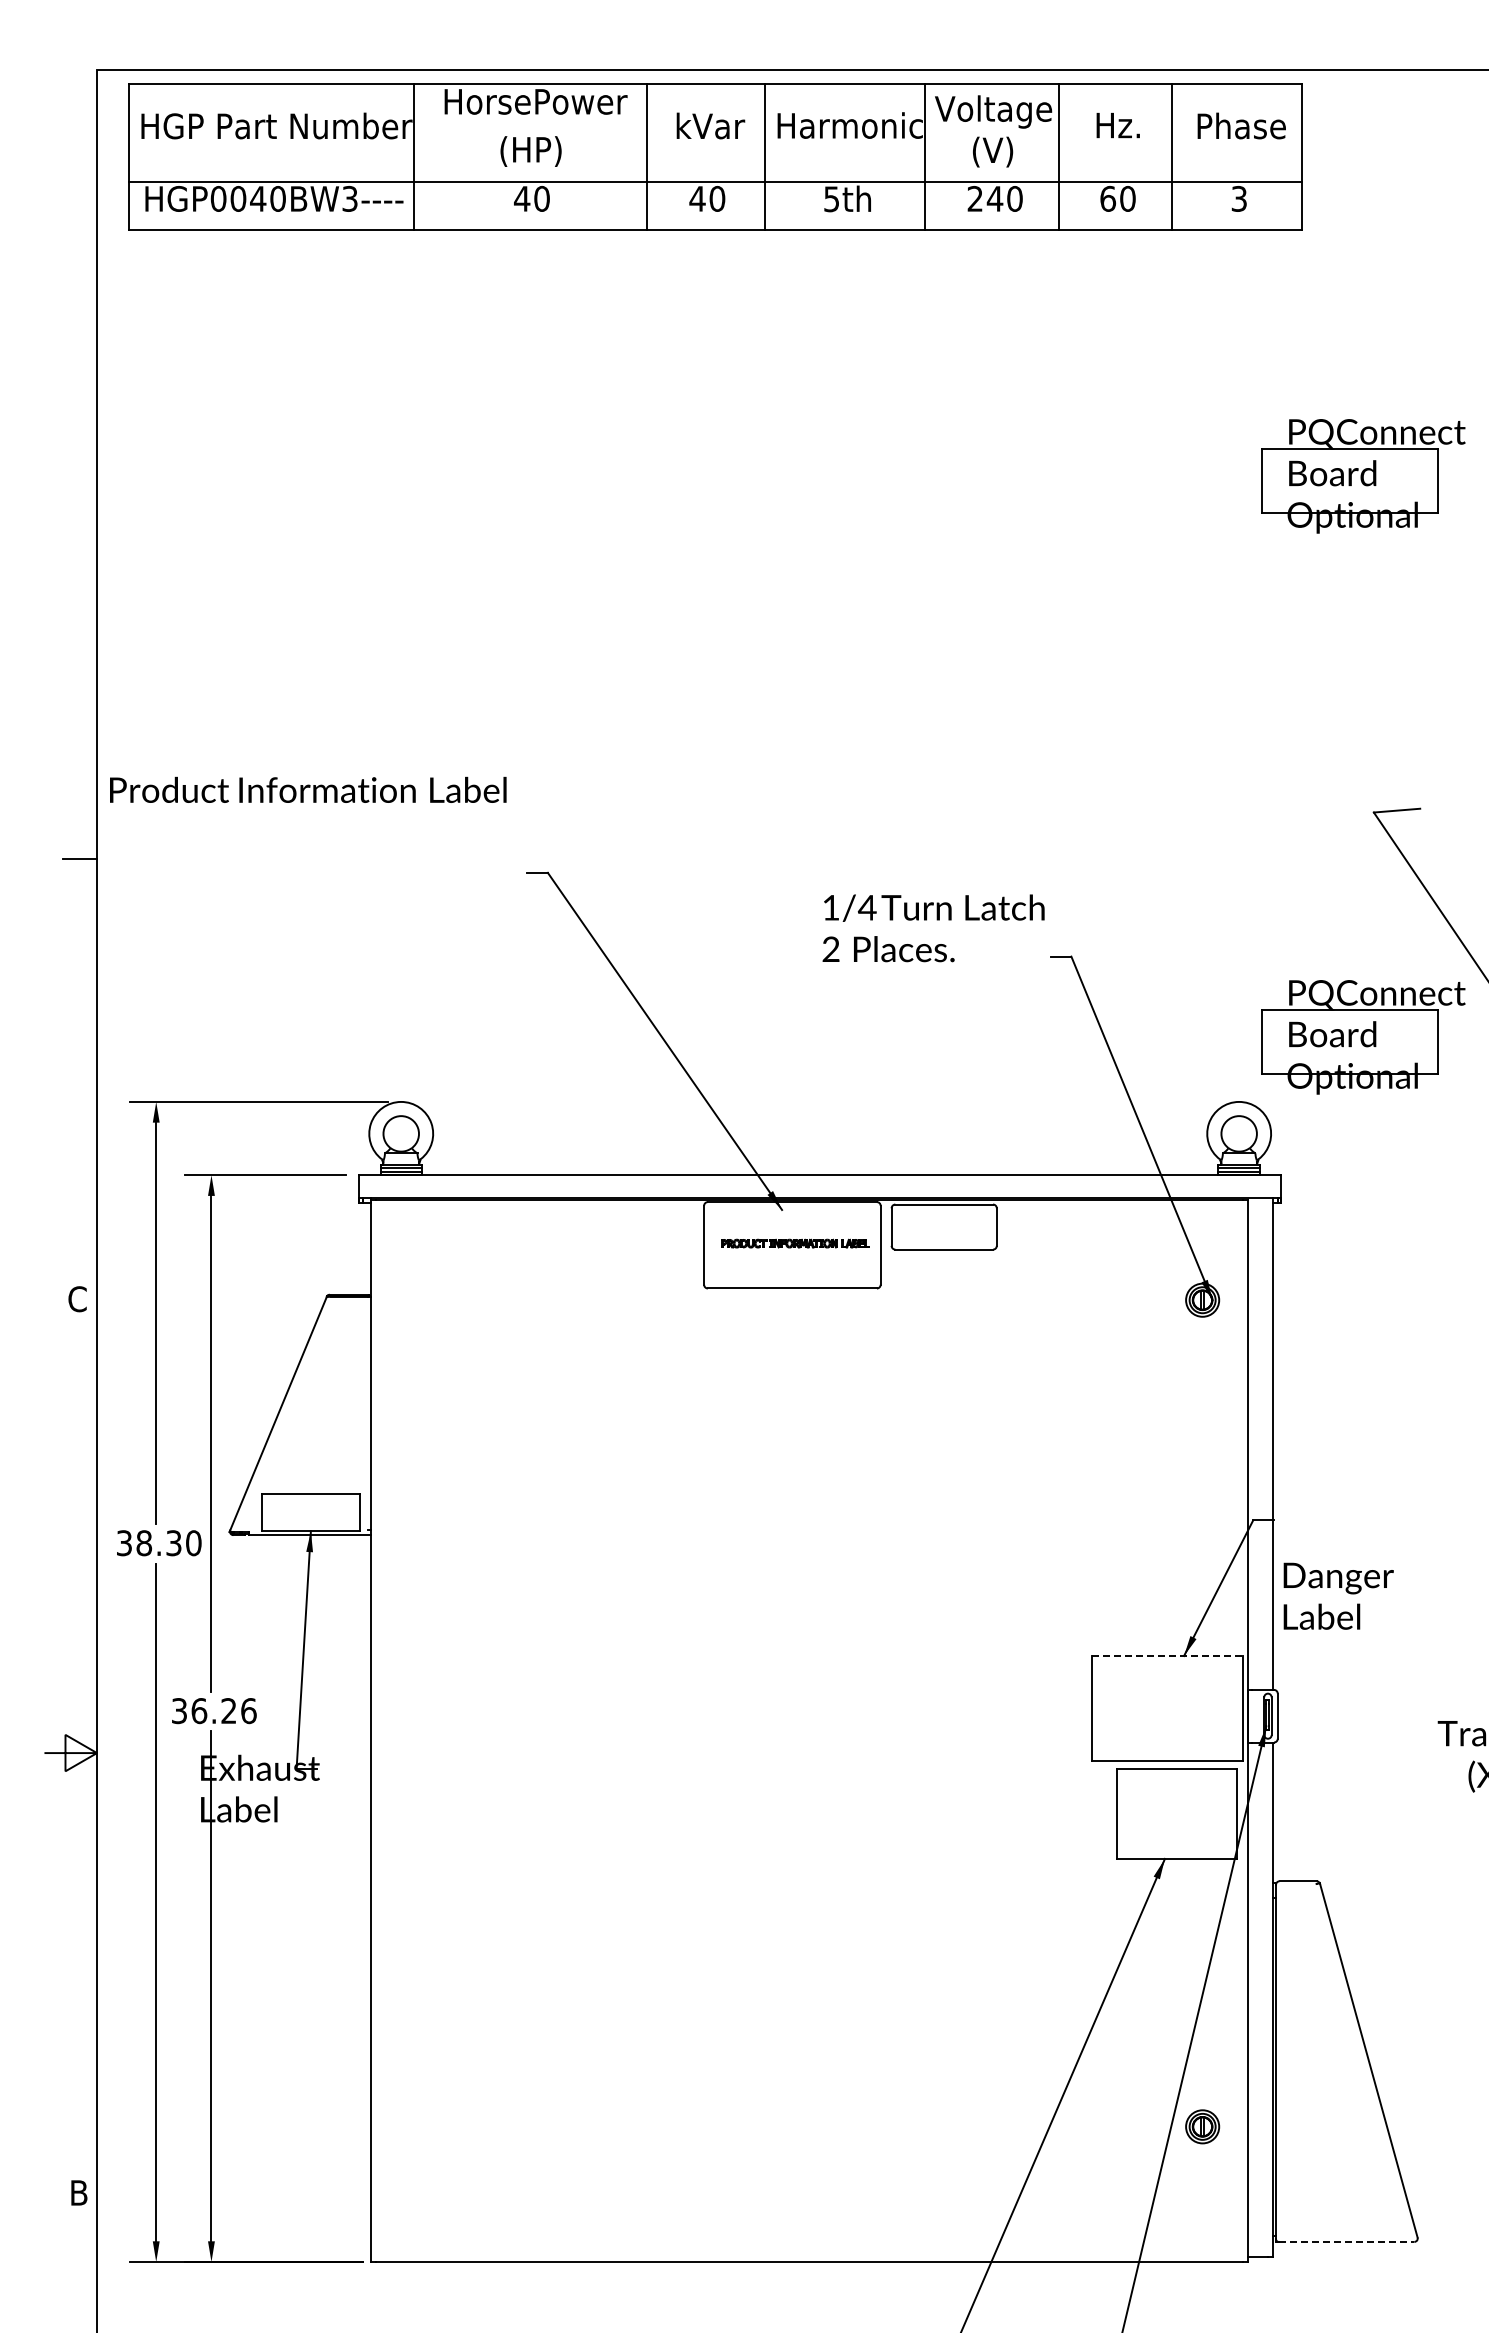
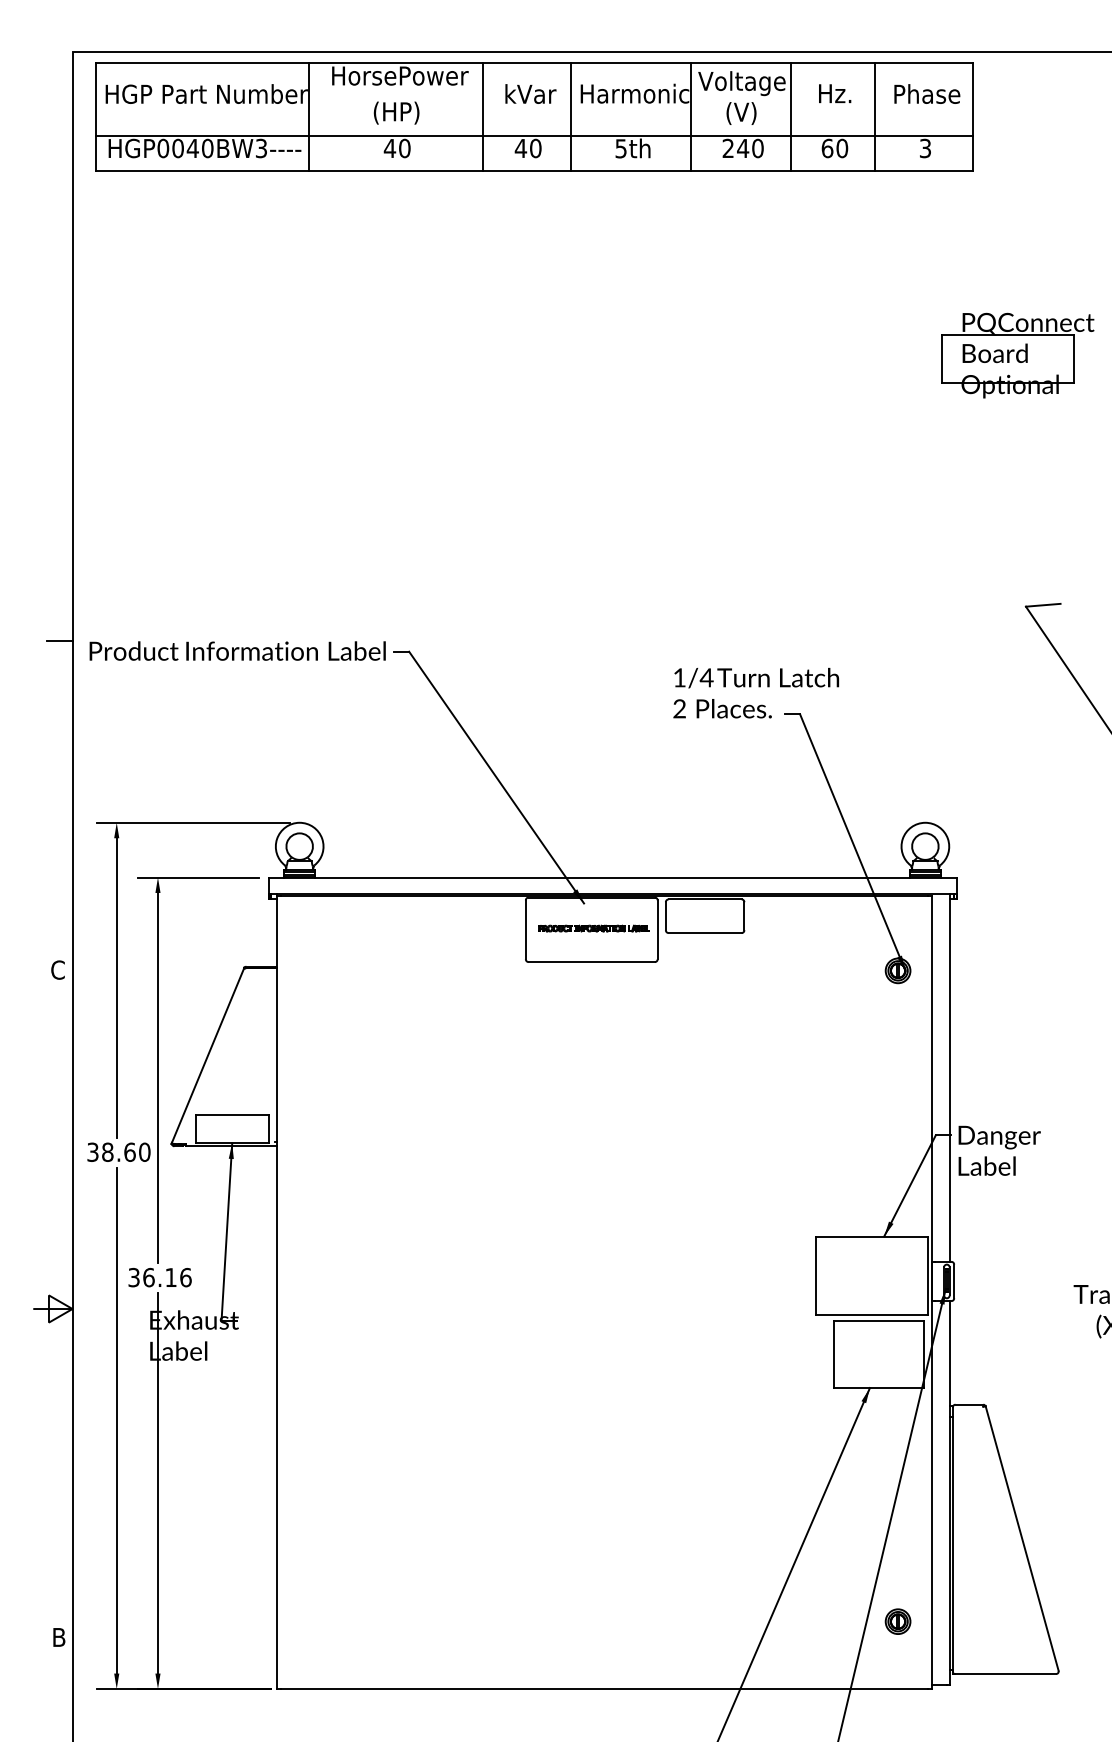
text: (308, 789) -> (237, 650), moved
text: (933, 928) -> (756, 693), moved
part: (1363, 1037) -> (1018, 774), removed
text: (173, 1543) -> (129, 1152), 38.30 -> 38.60
text: (1338, 1595) -> (999, 1150), moved
line: (1168, 1656) -> (872, 1236), dashed -> solid
text: (228, 1710) -> (170, 1277), 36.26 -> 36.16
part: (1202, 2126) -> (897, 1621), moved
line: (1346, 2241) -> (1005, 1673), dashed -> solid

